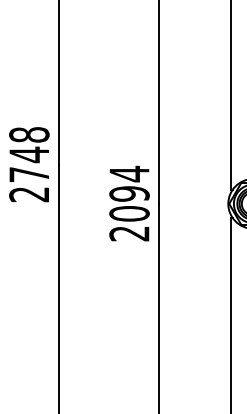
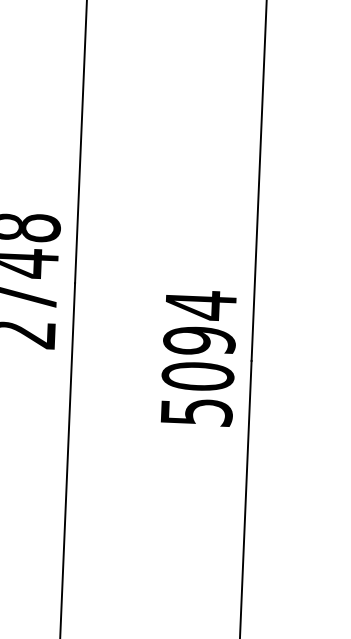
text: (129, 233) -> (196, 411), 2094 -> 5094

